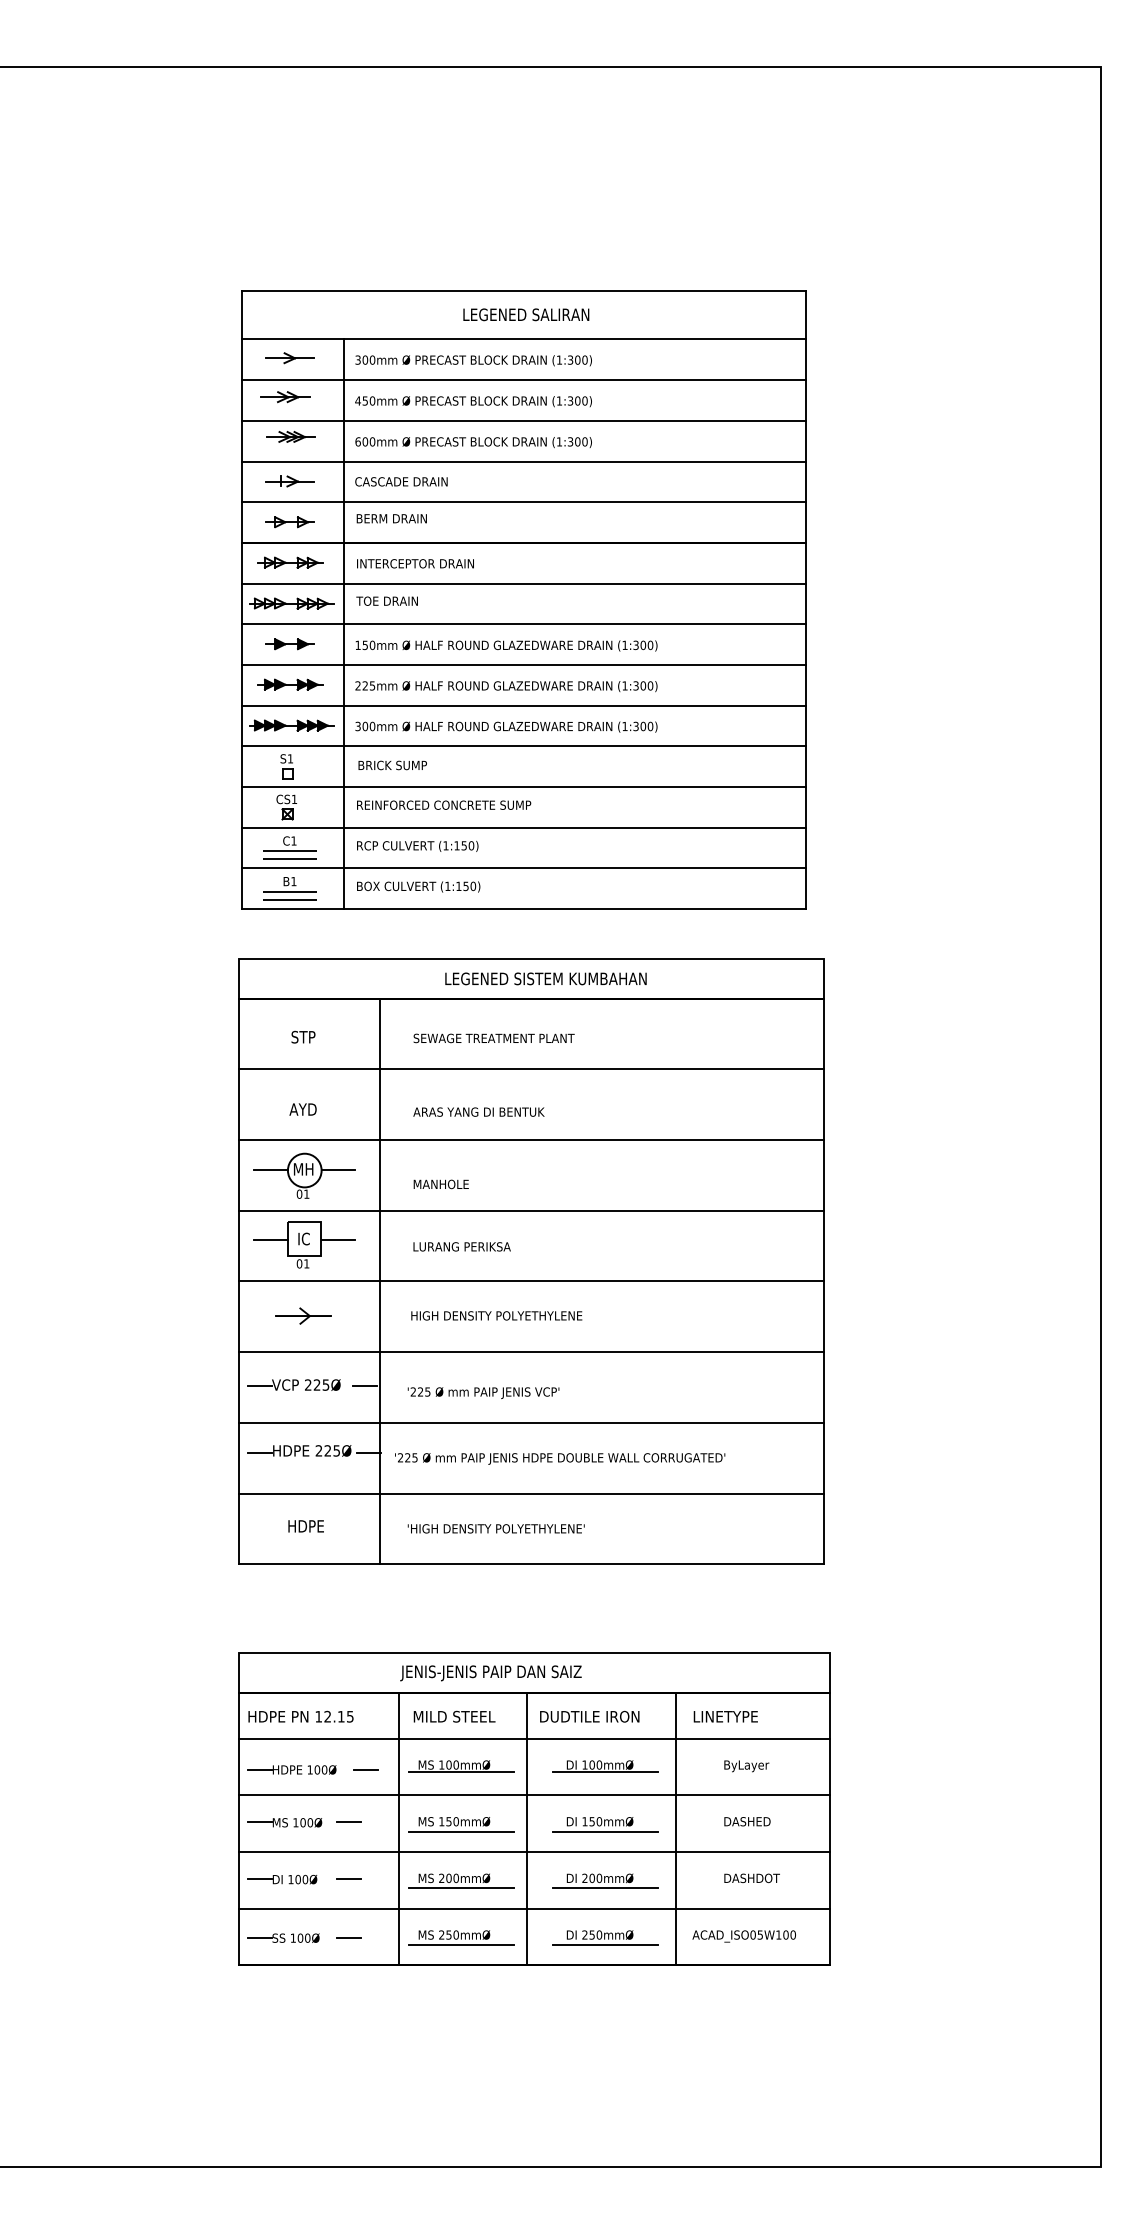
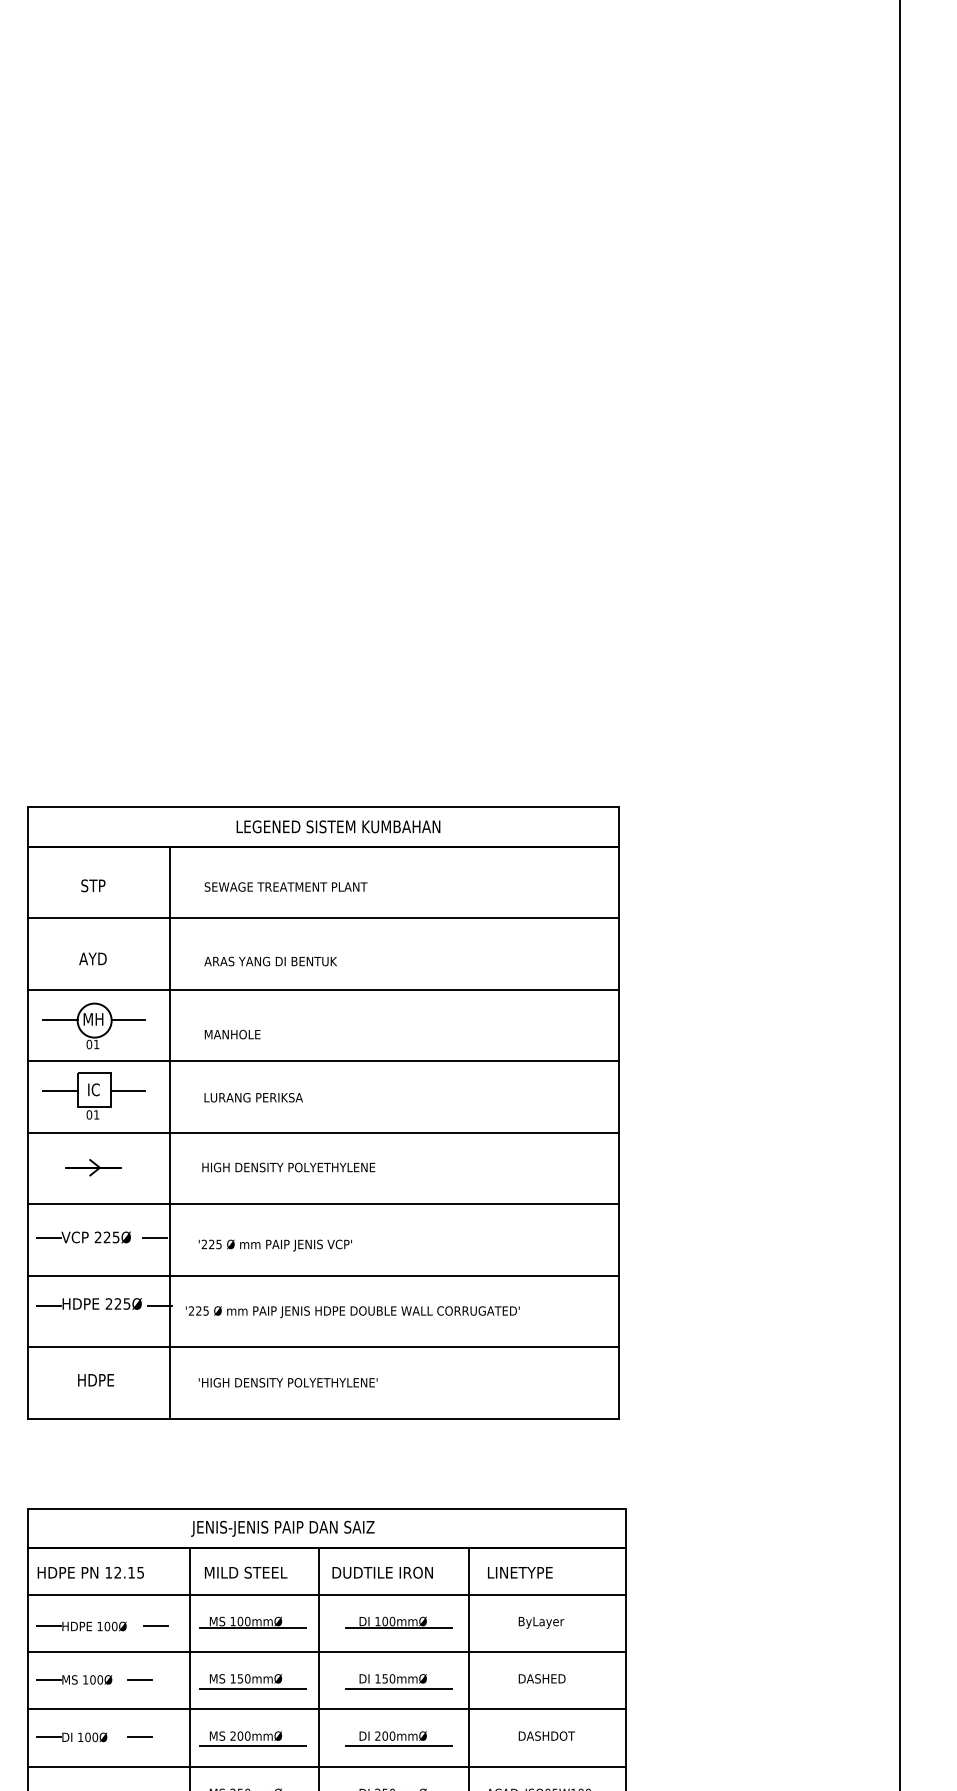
part: (523, 599) -> (315, 443), removed

